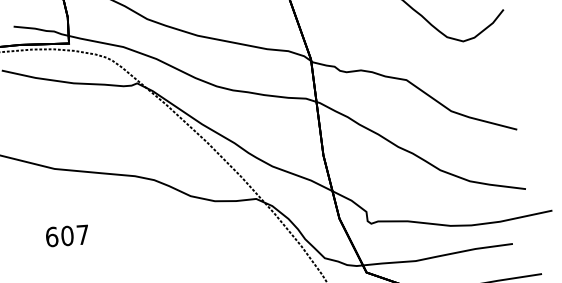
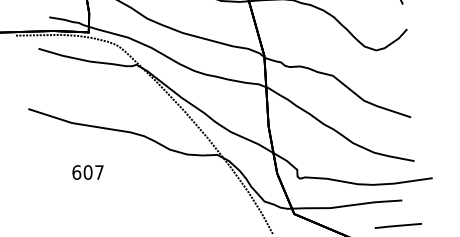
text: (66, 235) -> (87, 172), moved

